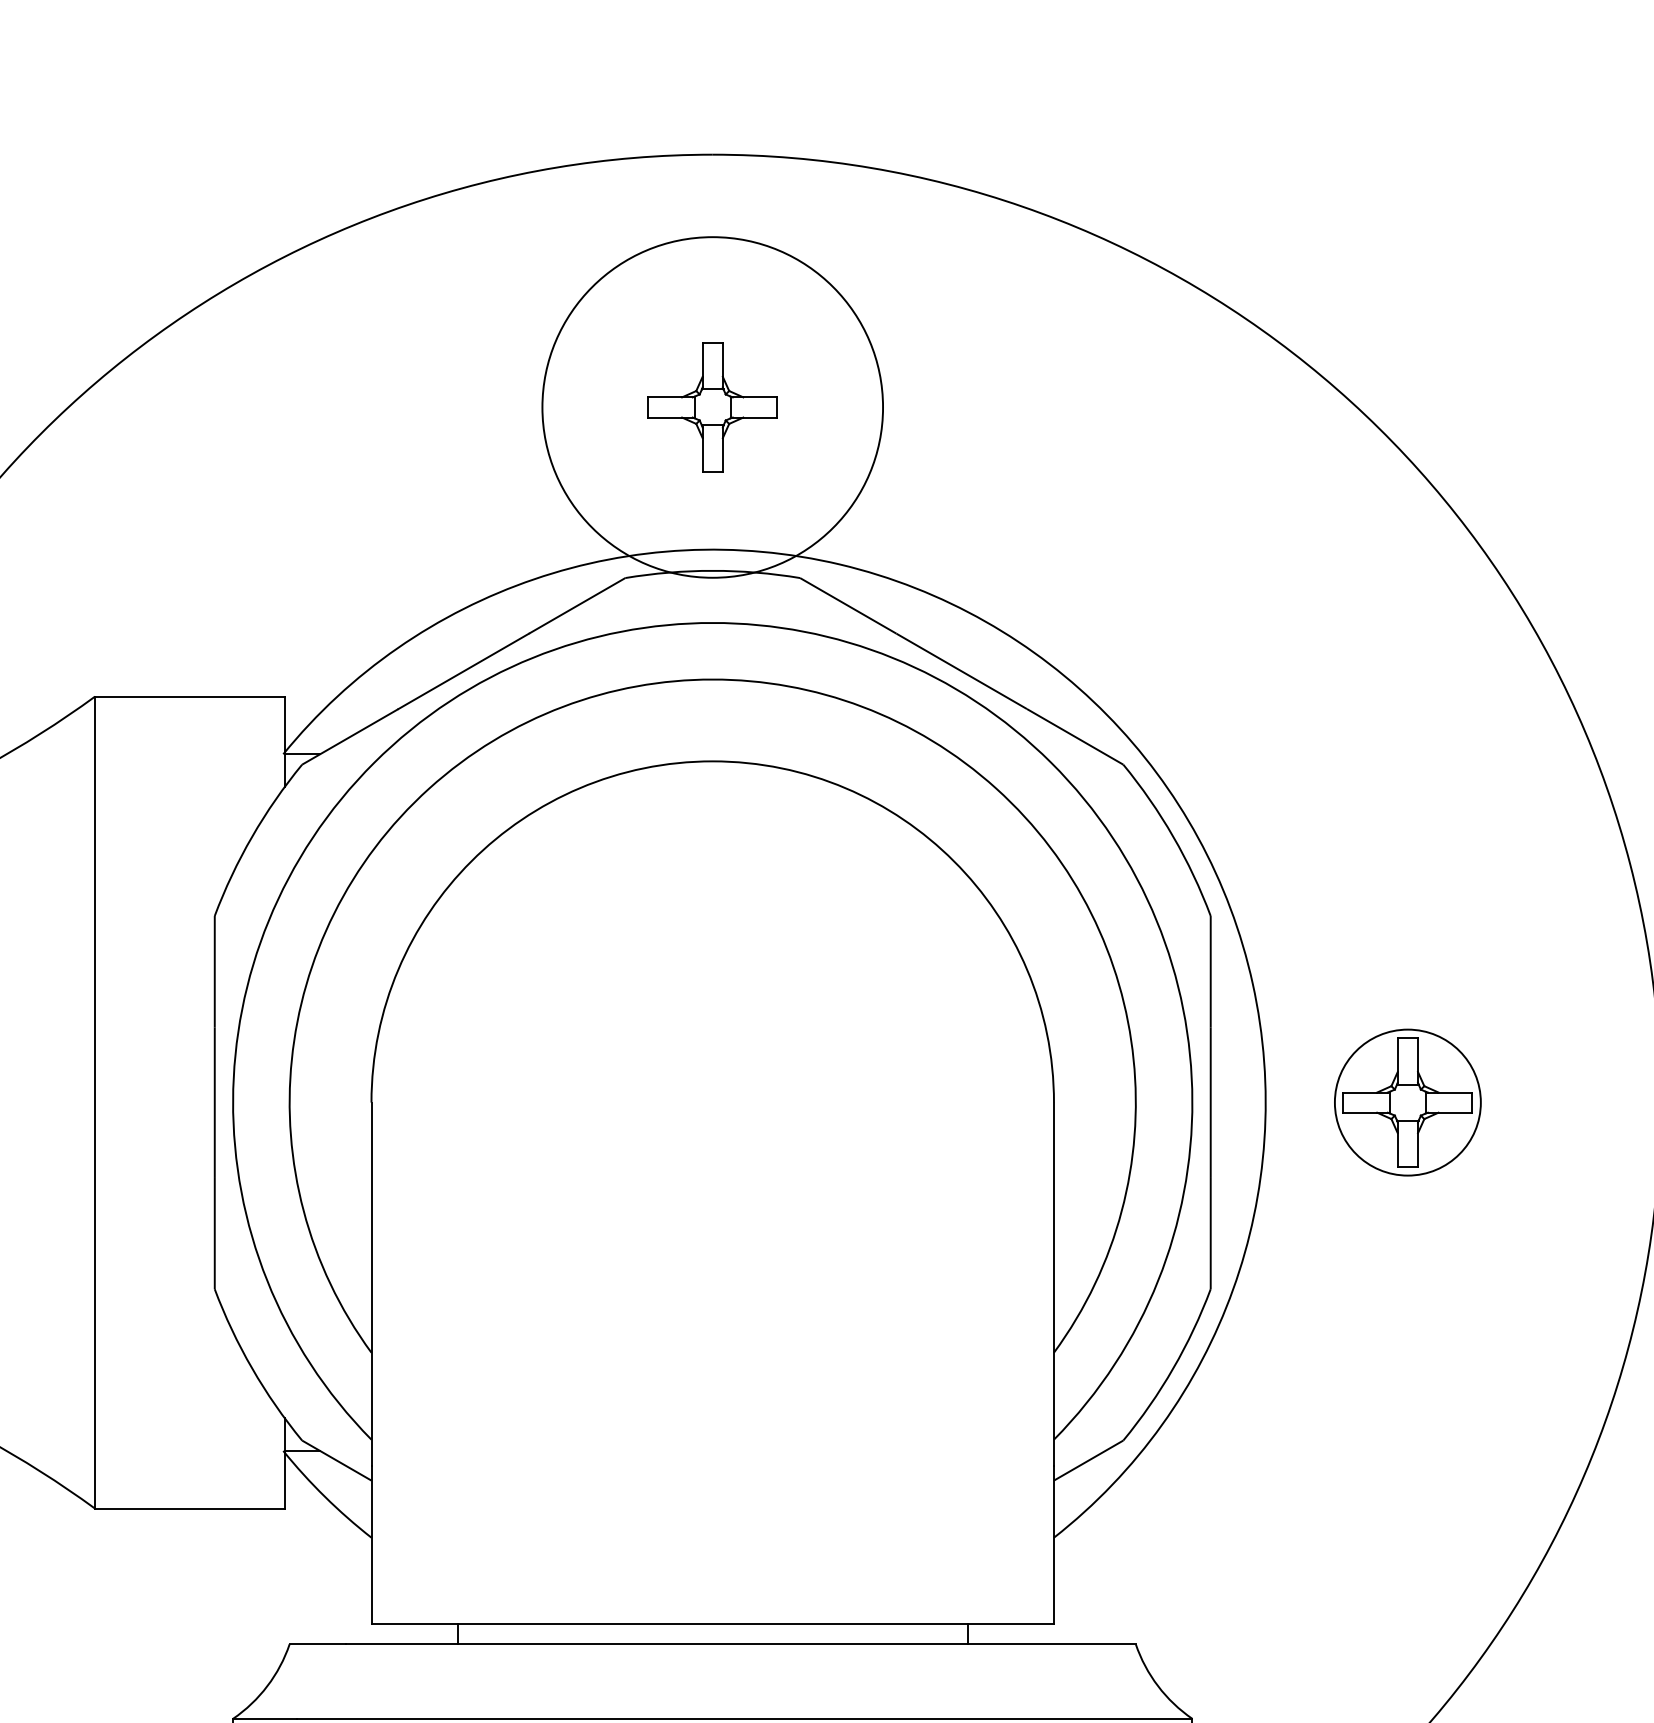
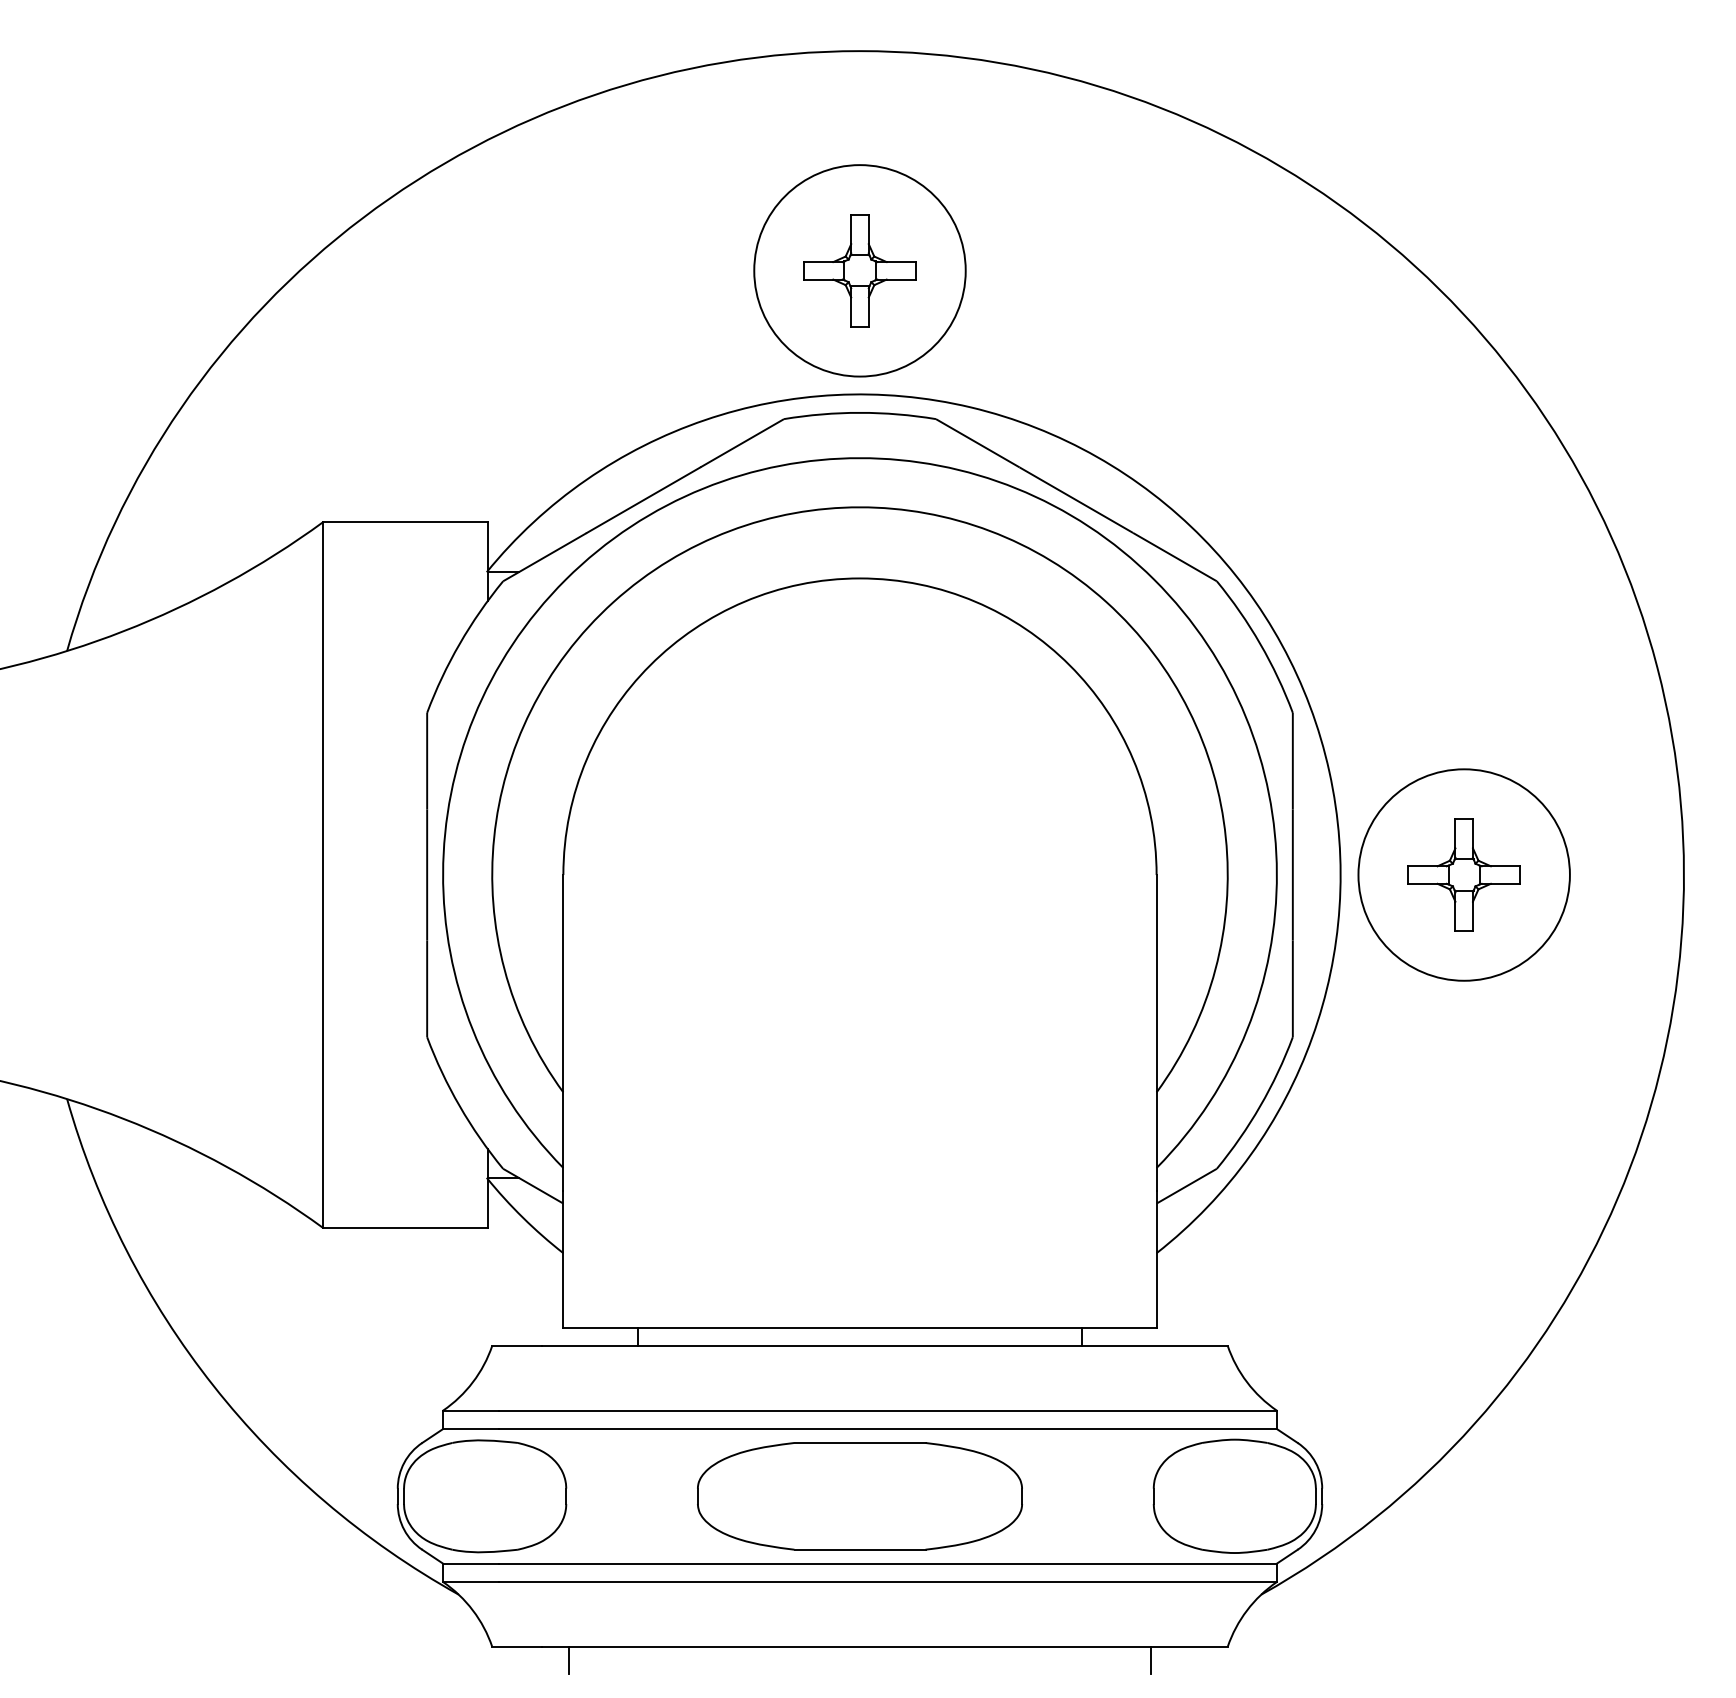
circle: (712, 407) -> (859, 270), size x0.71
circle: (1407, 1101) -> (1463, 874), size x1.67

